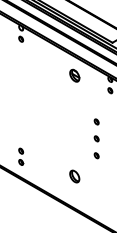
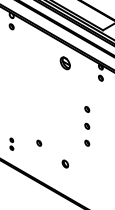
part: (48, 155) -> (39, 143), added
part: (21, 156) -> (12, 144), size x0.7
part: (74, 176) -> (65, 164), size x0.6

